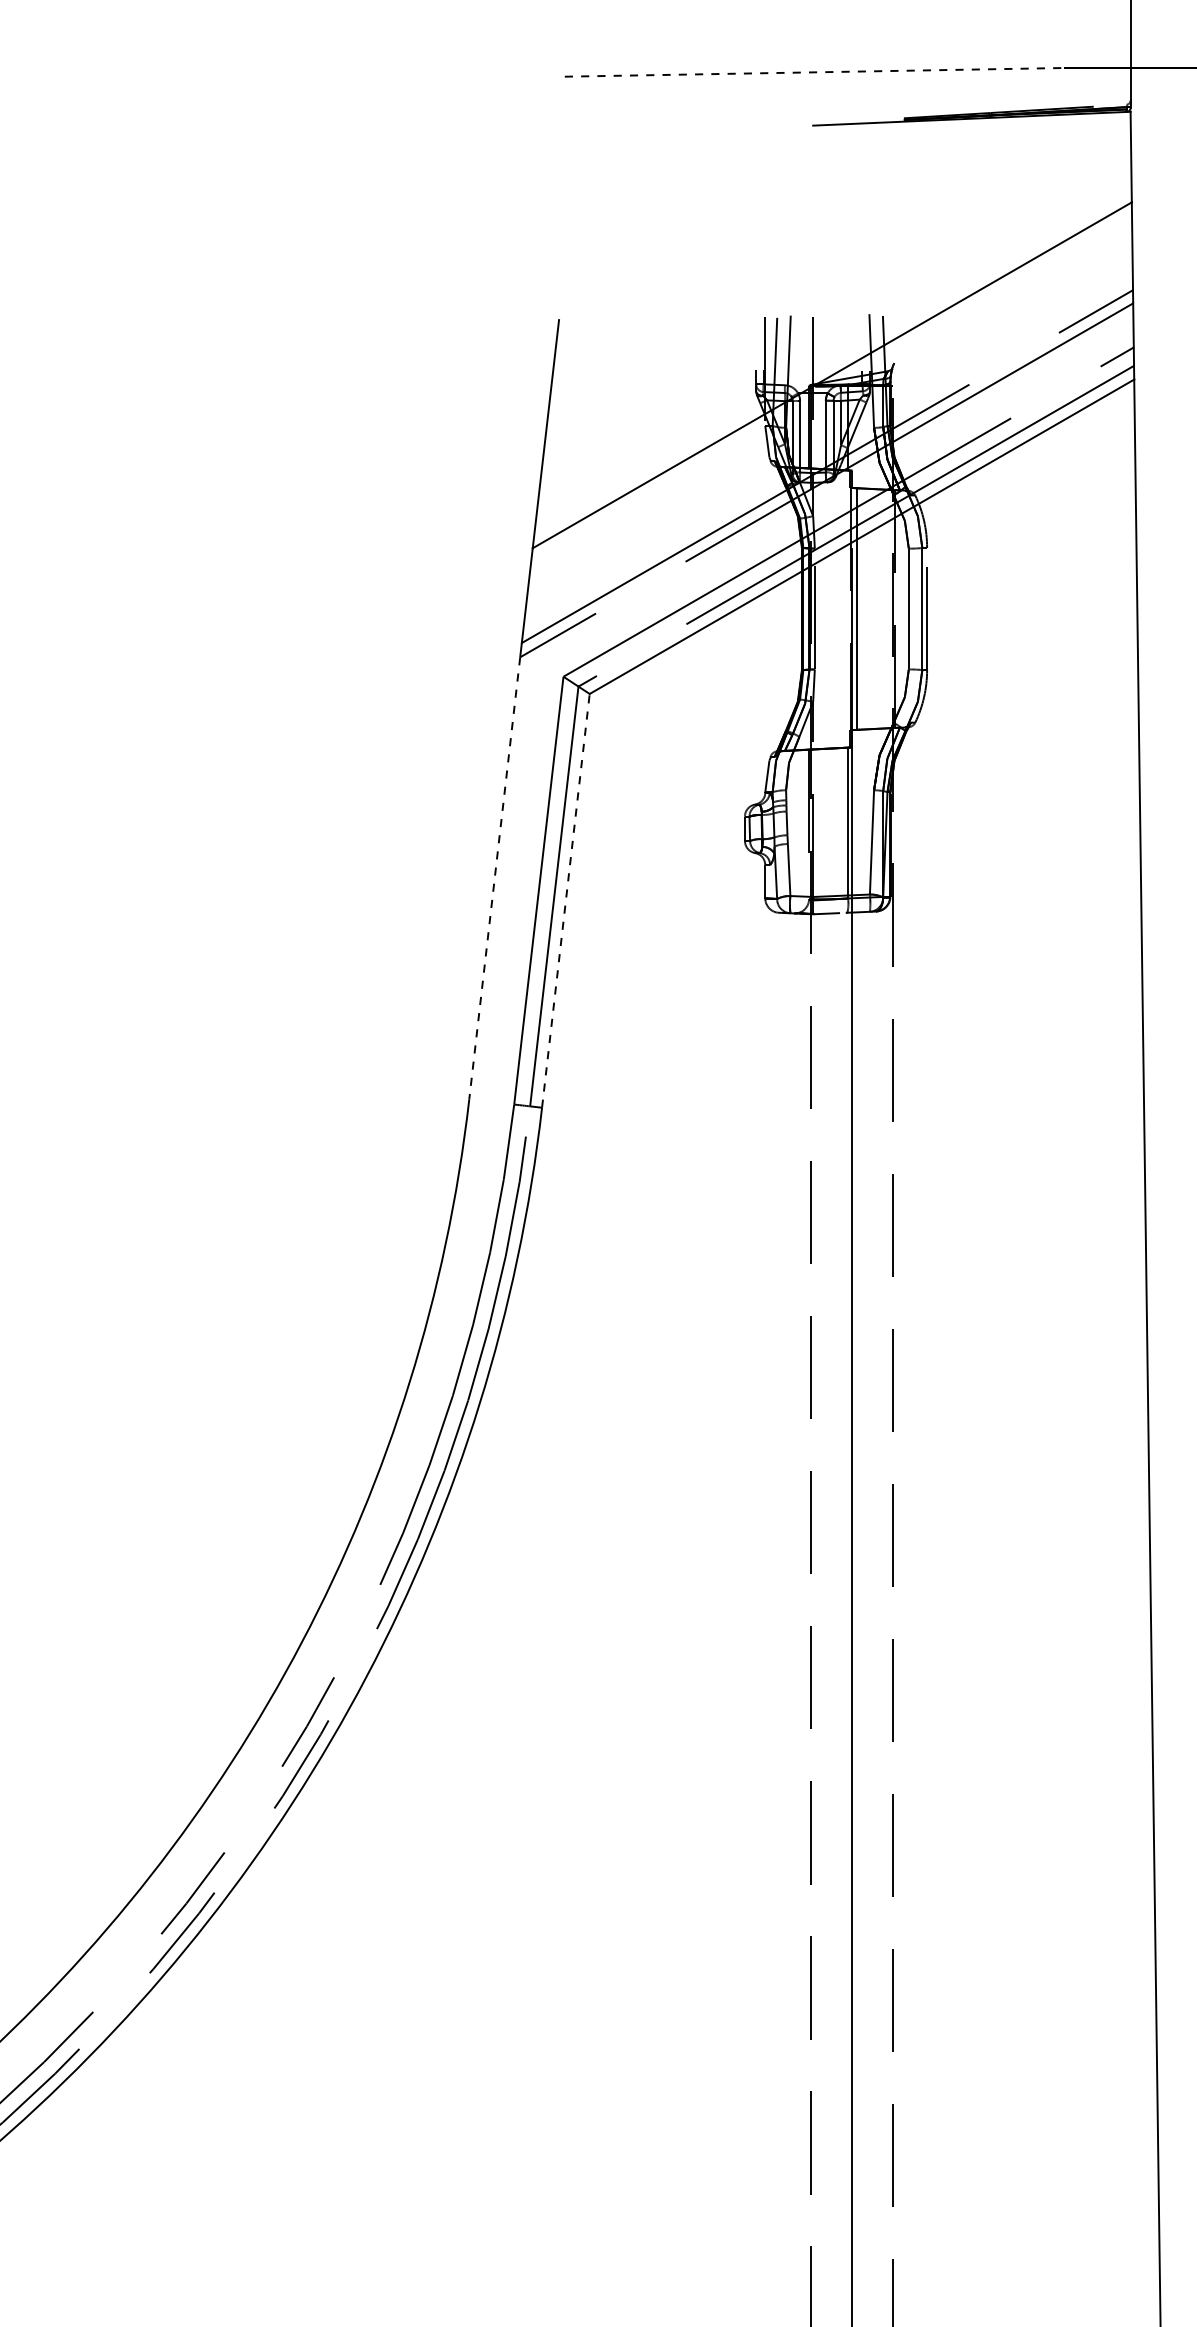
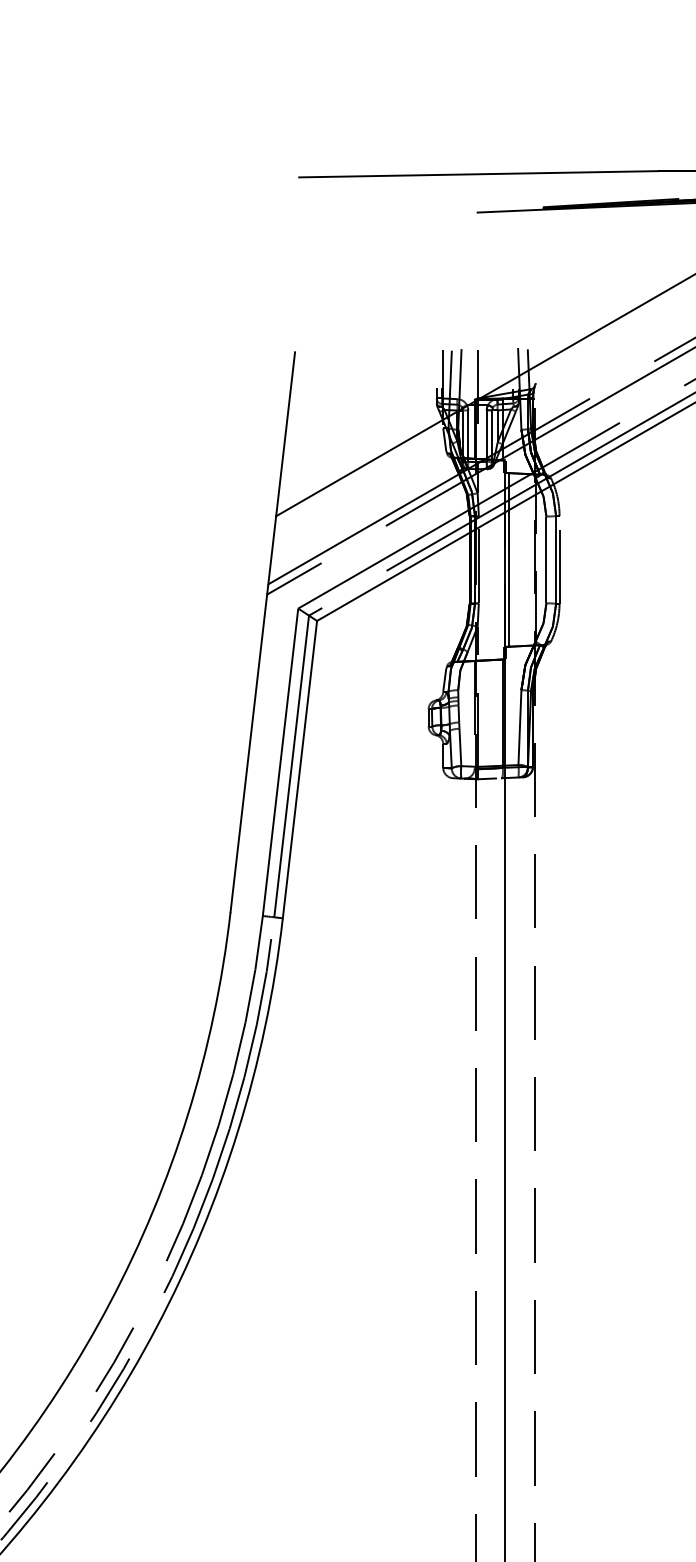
line: (815, 72) -> (479, 174), dashed -> solid
line: (494, 878) -> (248, 753), dashed -> solid
line: (565, 900) -> (299, 769), dashed -> solid

